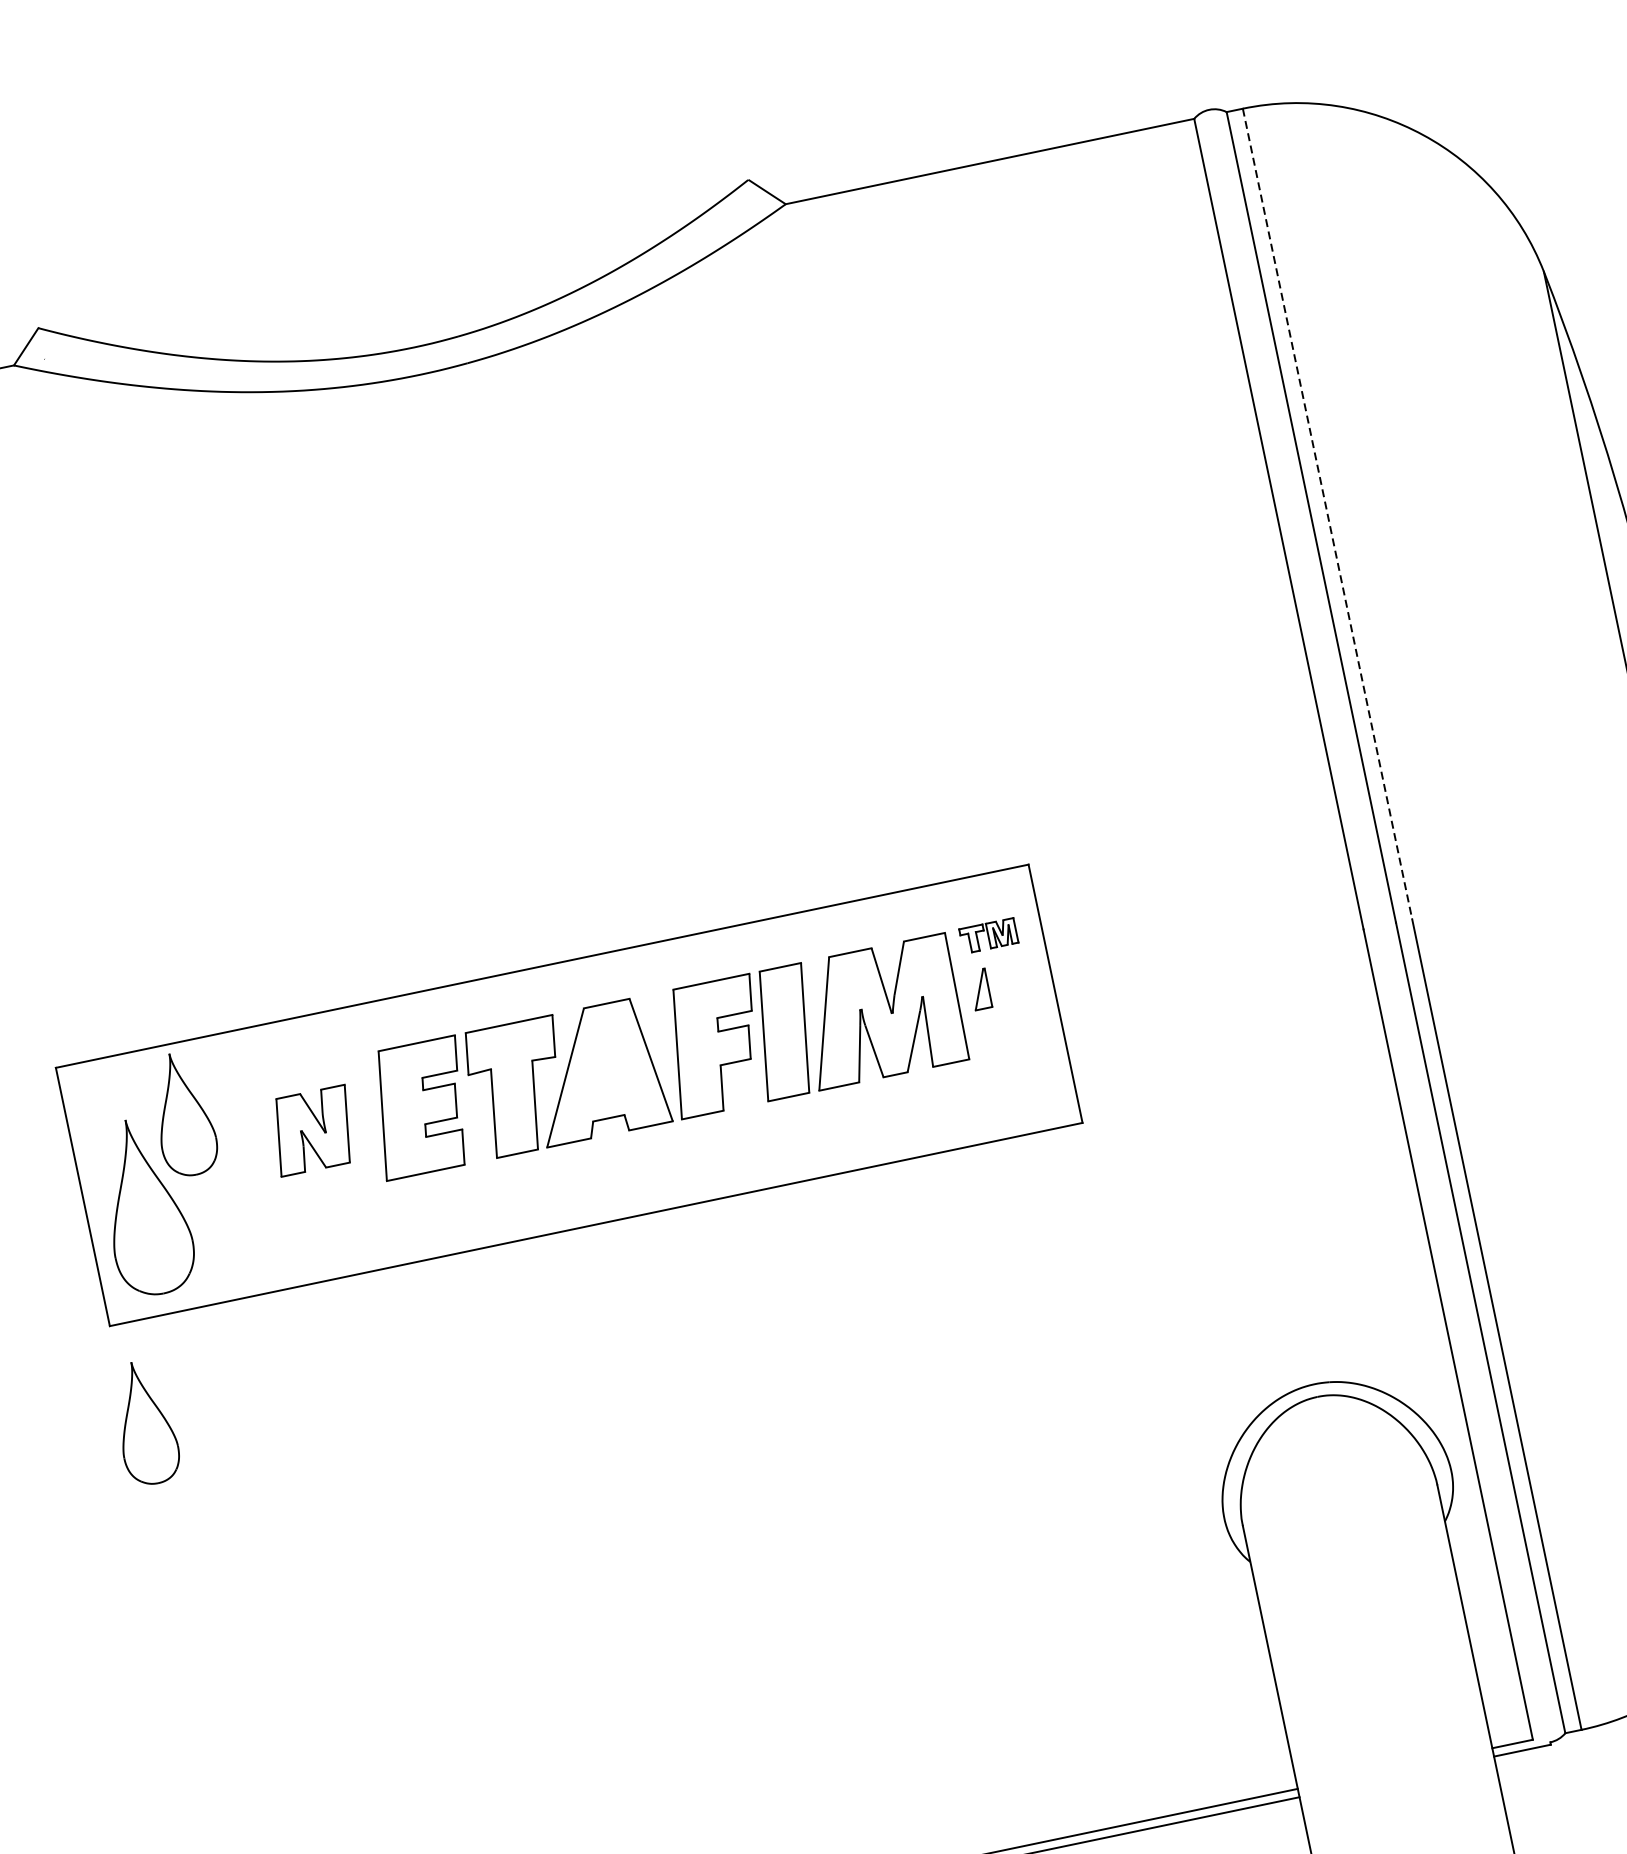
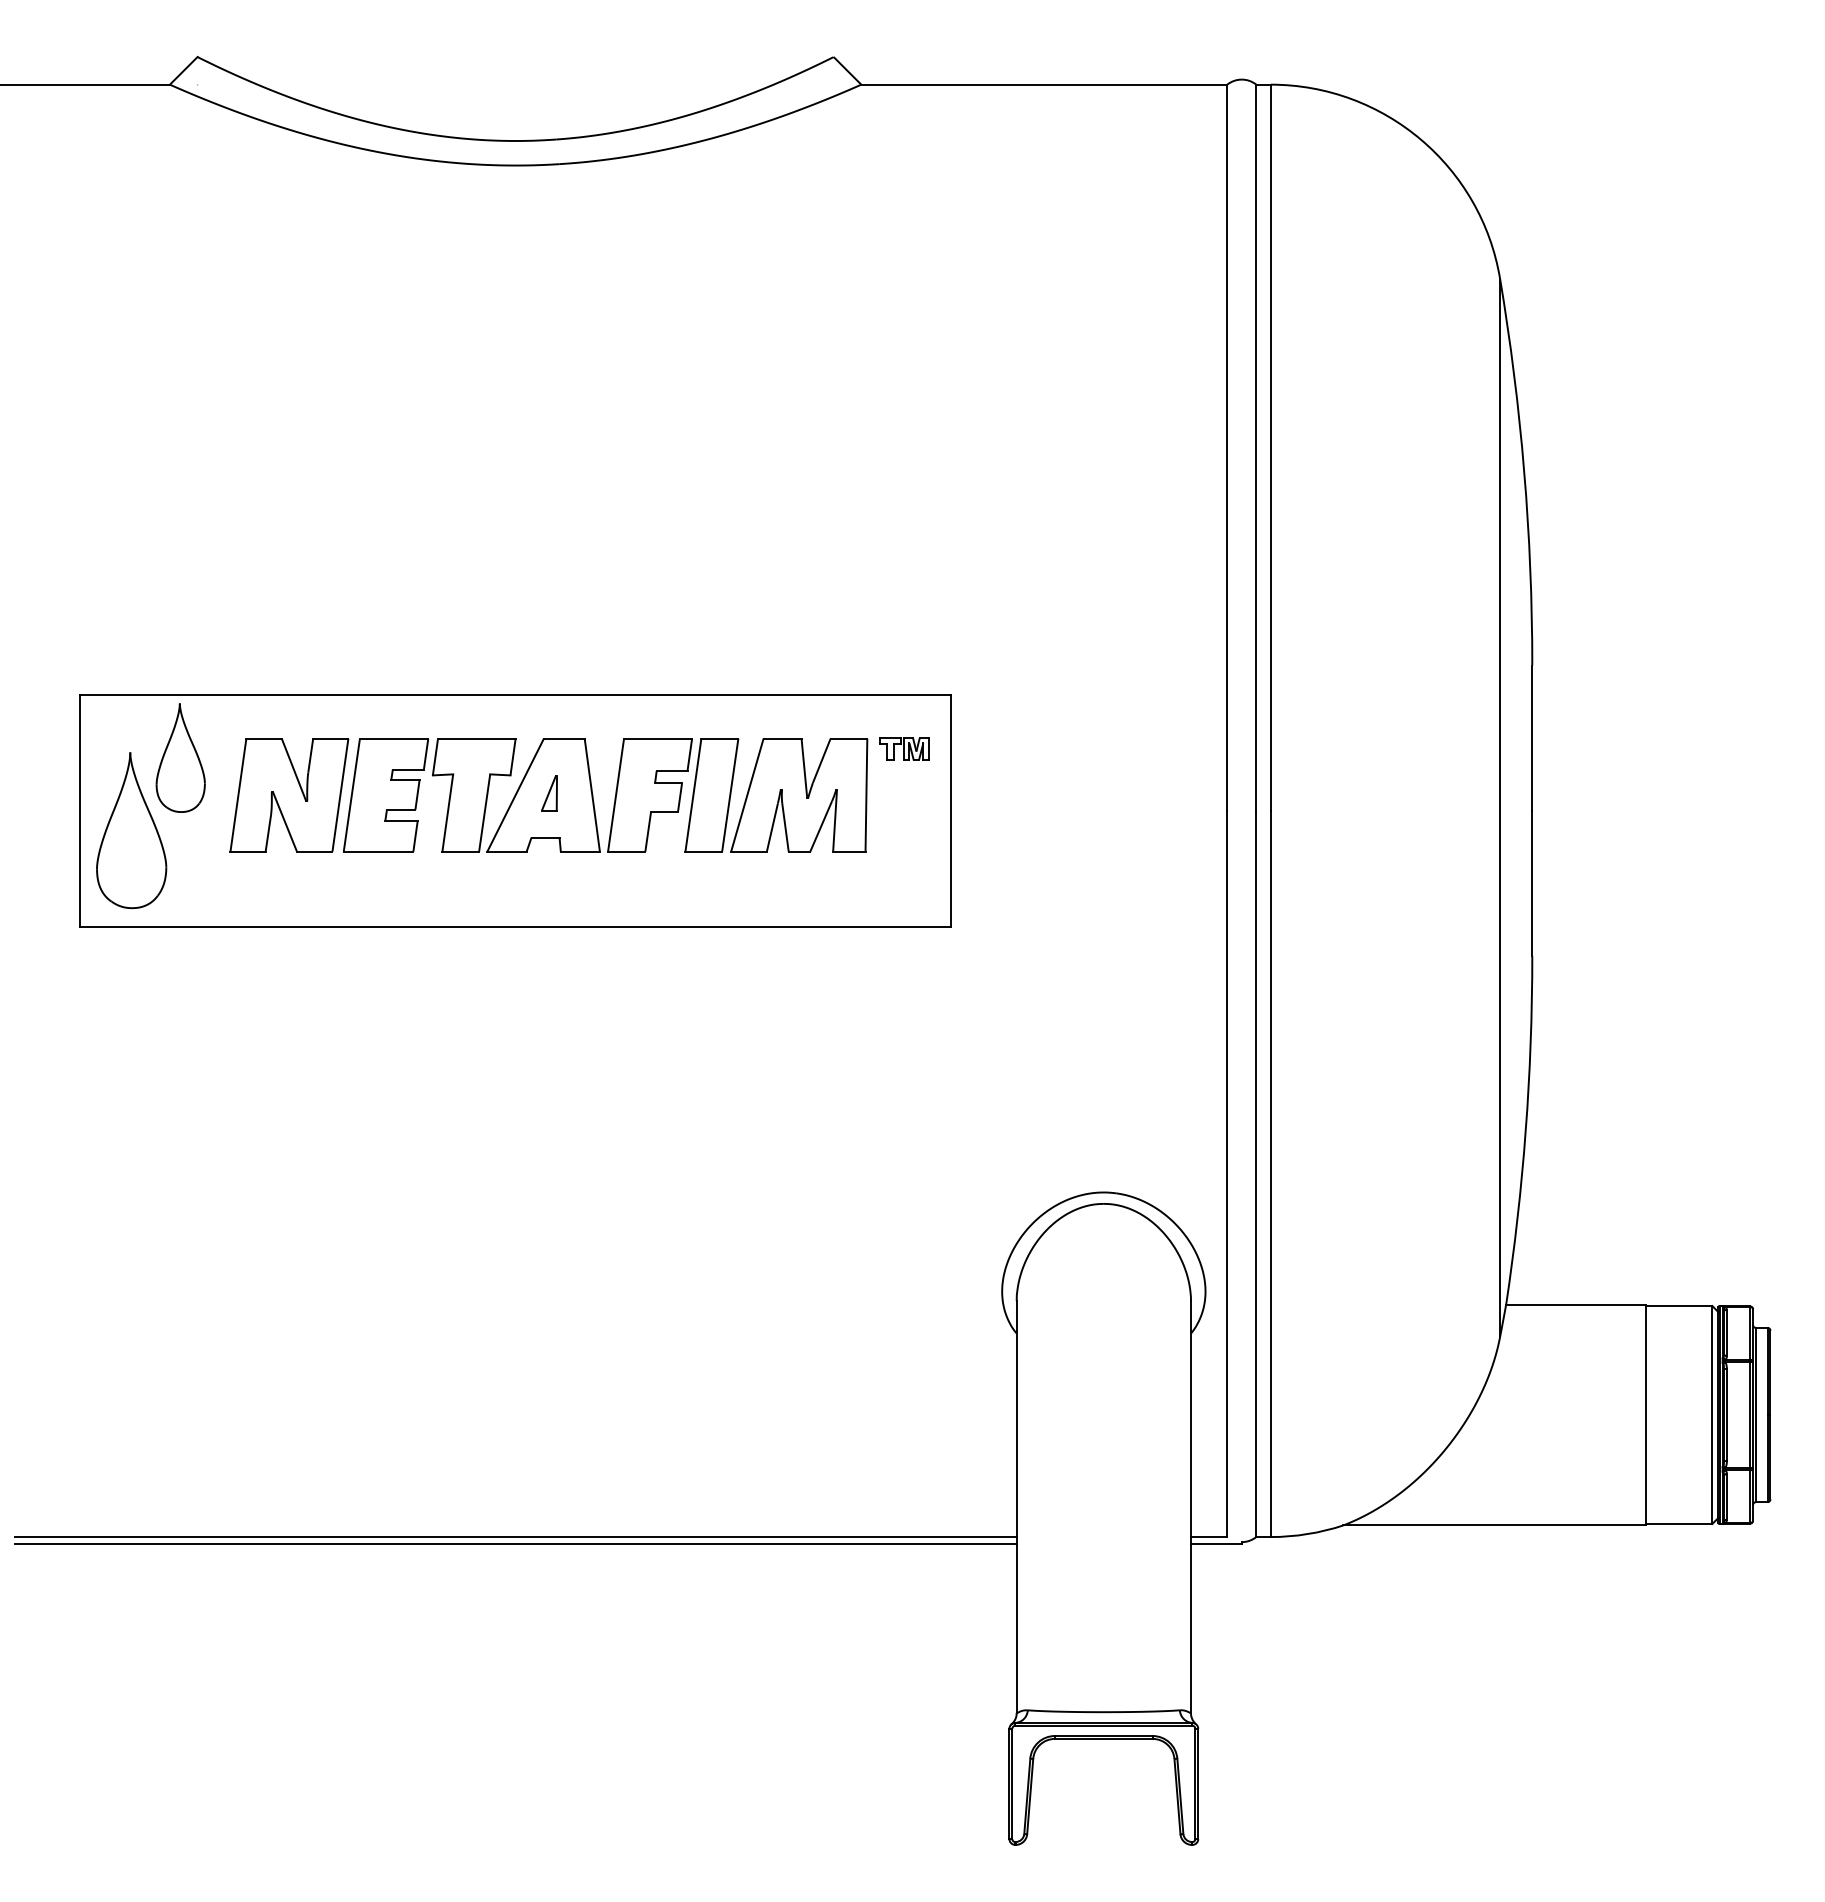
line: (1327, 514) -> (1270, 448), dashed -> solid
part: (980, 989) -> (549, 793), moved
part: (313, 1130) -> (289, 795), size x1.67
part: (144, 1422) -> (92, 1015), removed

